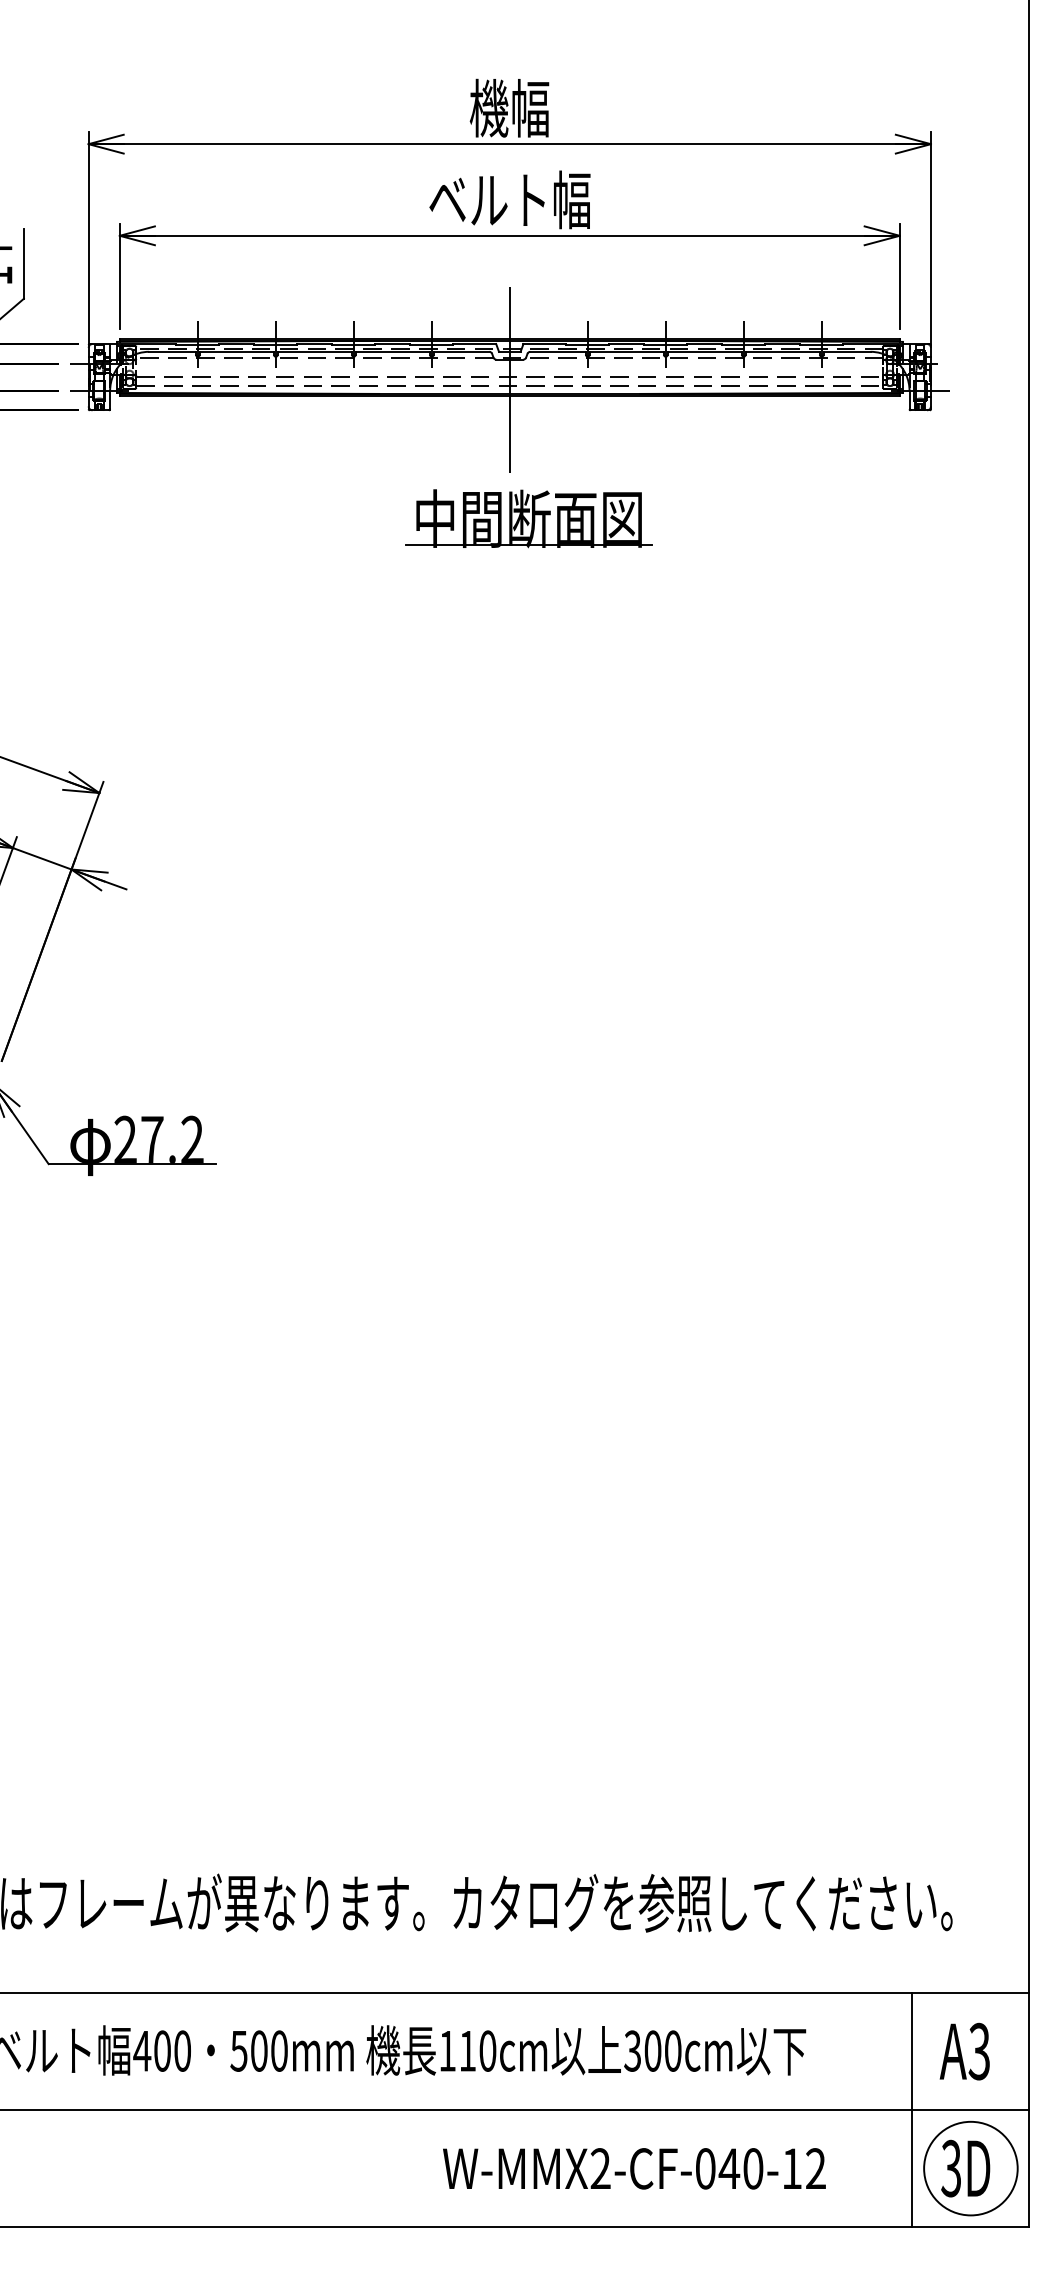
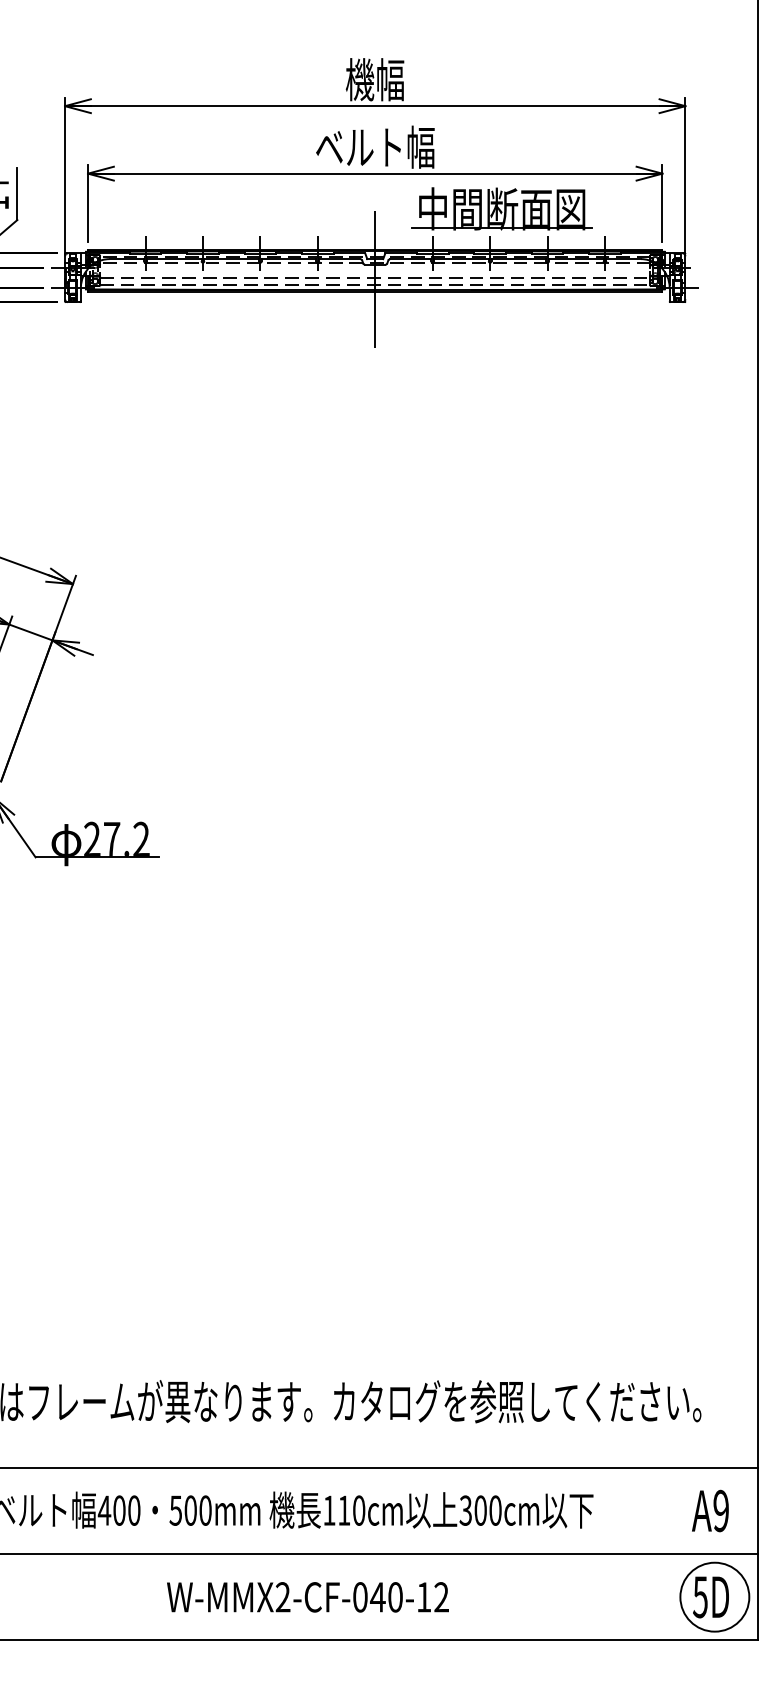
part: (528, 518) -> (501, 208), moved
text: (978, 2051) -> (720, 1510), A3 -> A9
line: (912, 2110) -> (671, 1554), removed
text: (951, 2167) -> (700, 1596), 3D -> 5D
text: (634, 2168) -> (308, 1597), moved

